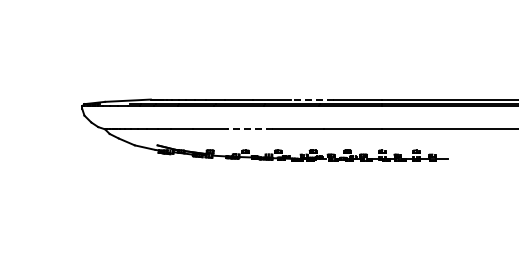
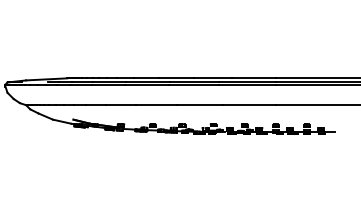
line: (311, 99) -> (212, 78), dashed -> solid
line: (250, 129) -> (157, 105), dashed -> solid

